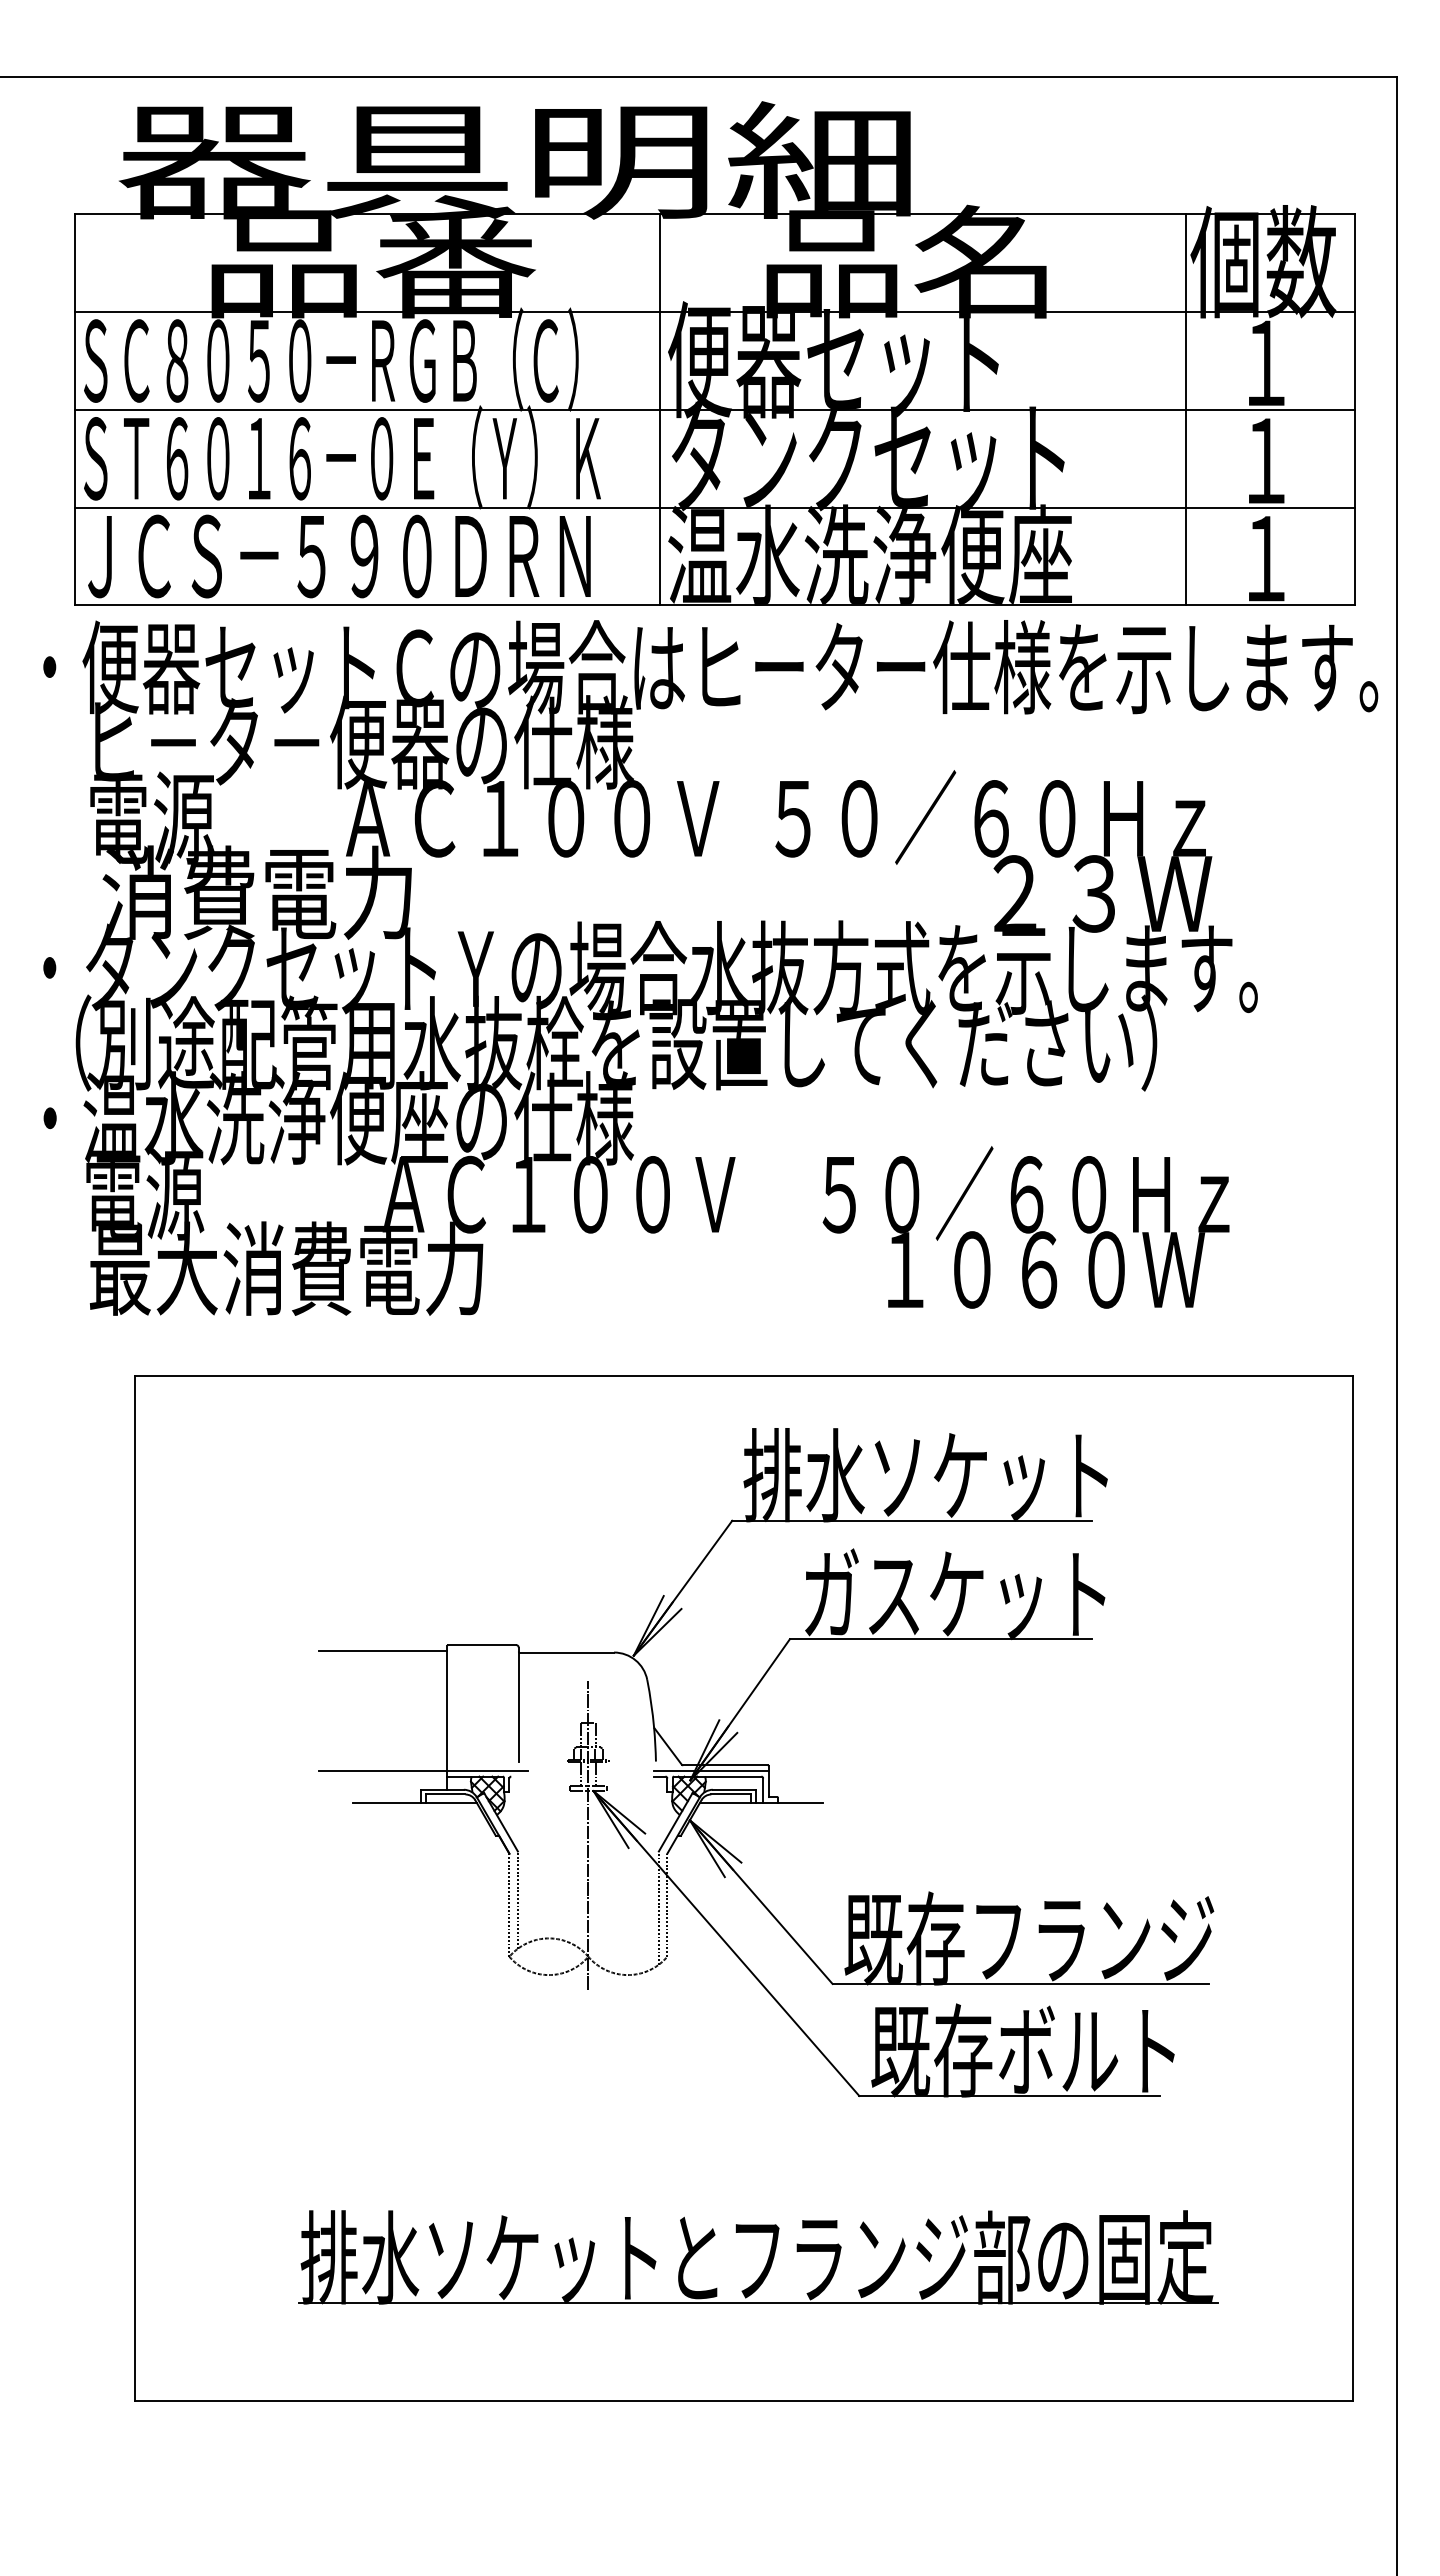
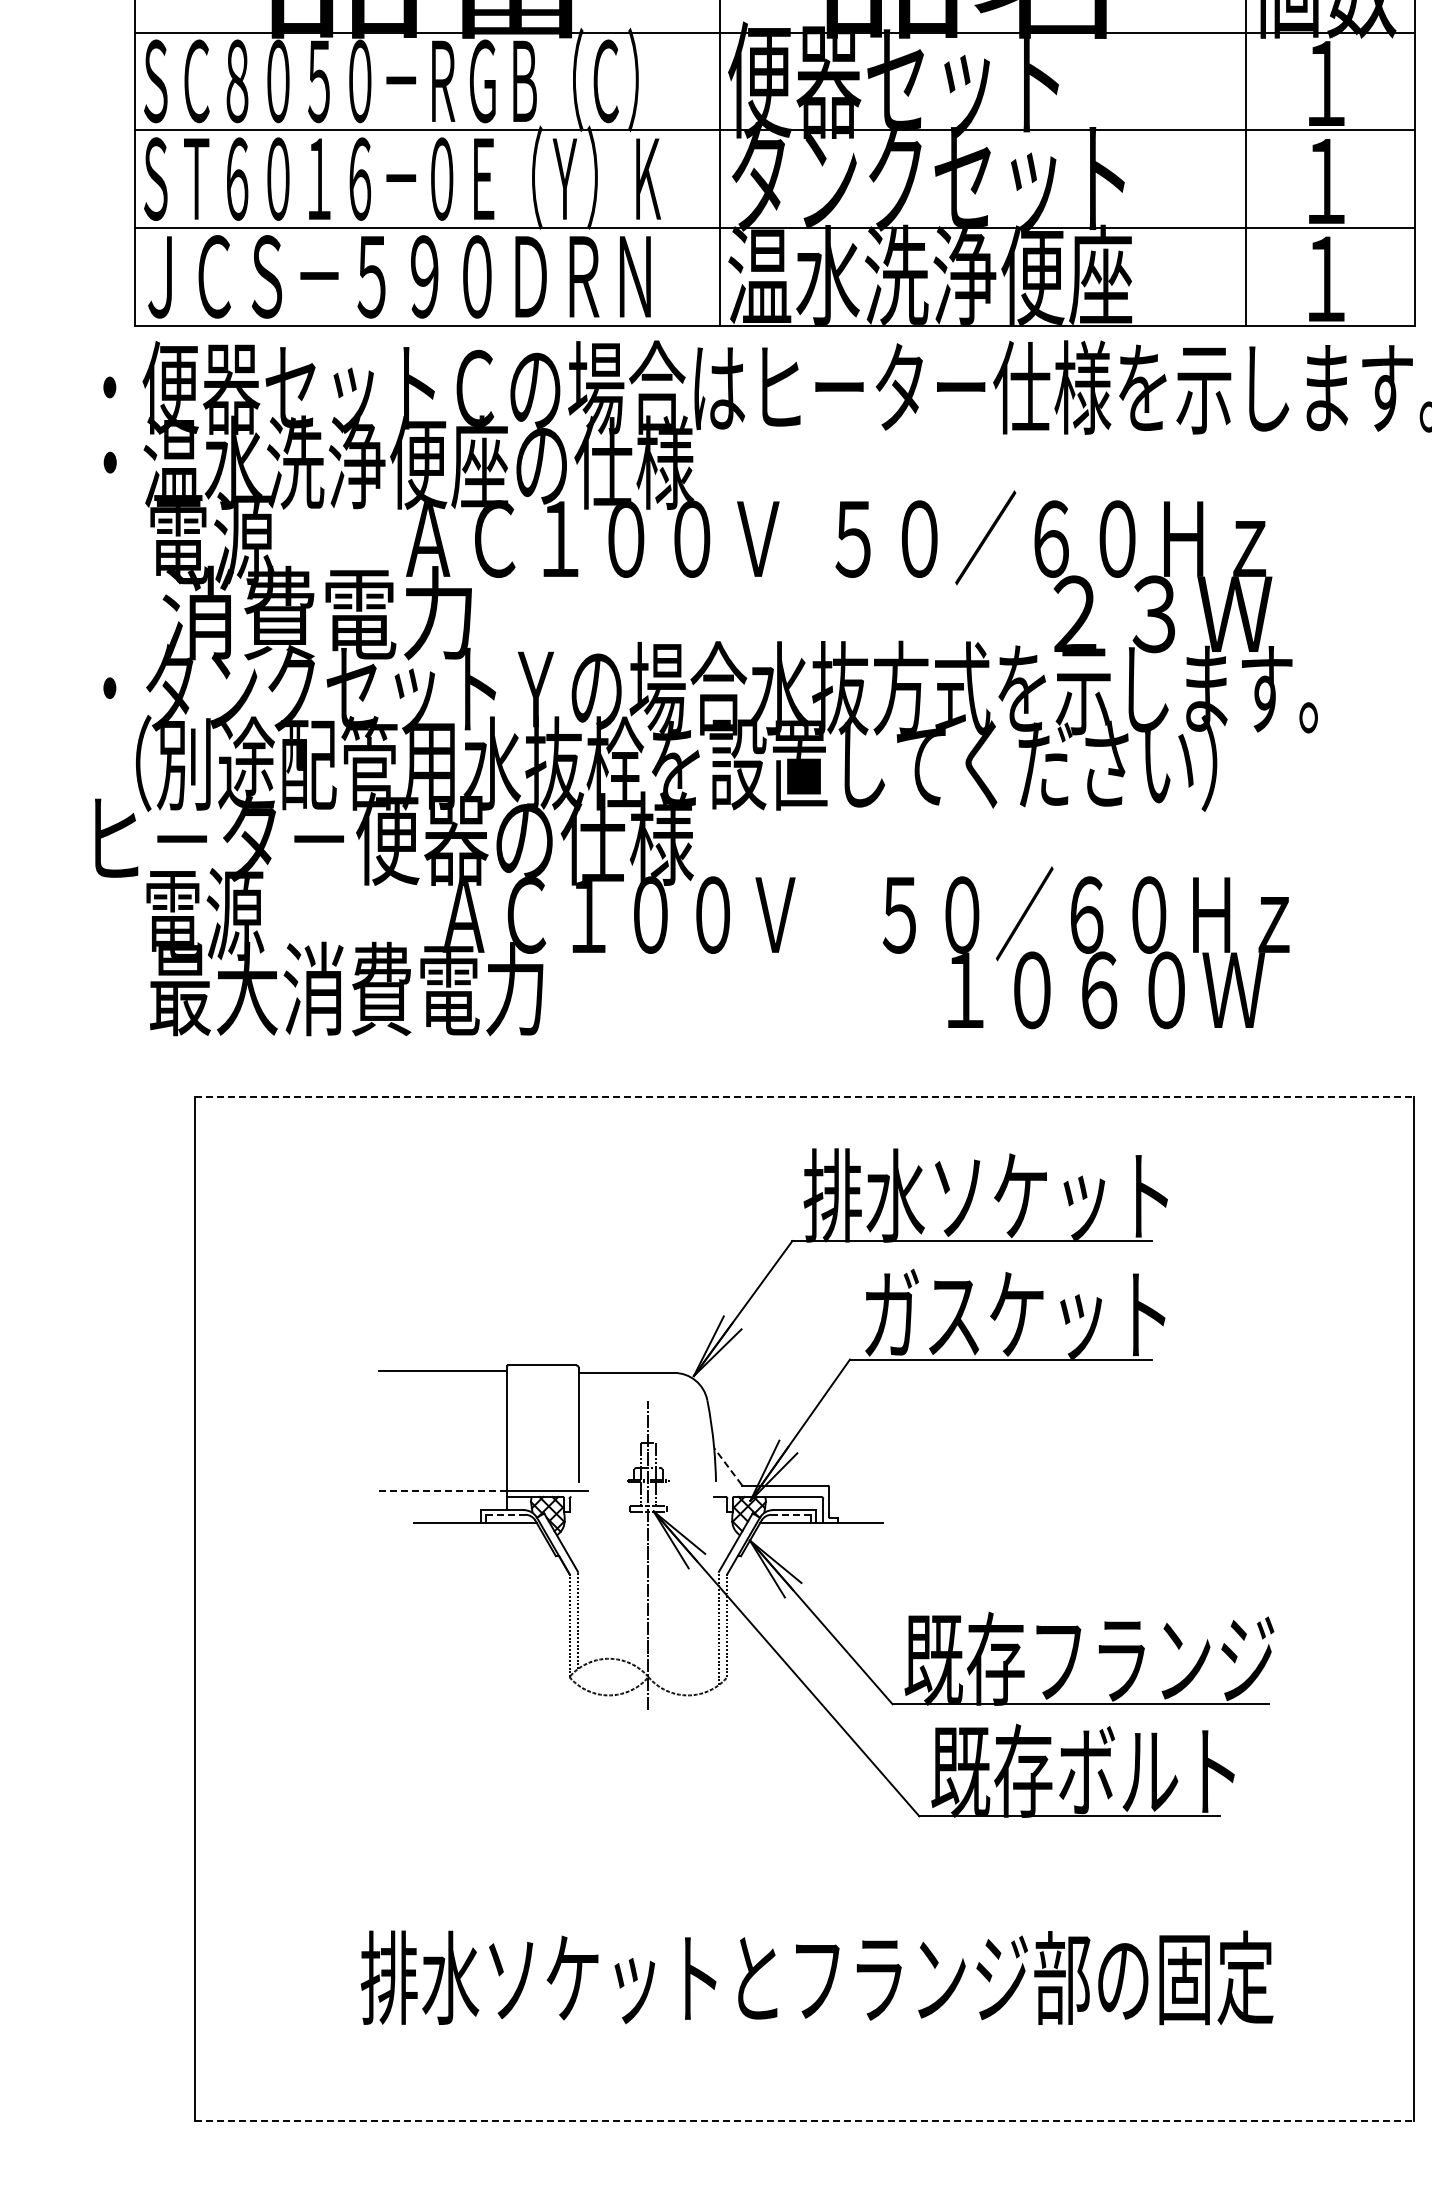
text: (246, 742) -> (306, 462), ヒ－タ－便器の仕様 -> ・温水洗浄便座の仕様
text: (334, 1118) -> (394, 838), ・温水洗浄便座の仕様 -> ヒ－タ－便器の仕様
line: (744, 1376) -> (804, 1096), solid -> dashed
line: (667, 1746) -> (727, 1466), solid -> dashed
line: (383, 1770) -> (443, 1490), solid -> dashed
line: (710, 1770) -> (770, 1490), removed
line: (445, 1794) -> (505, 1514), solid -> dashed
line: (731, 1794) -> (791, 1514), solid -> dashed
line: (758, 2302) -> (818, 2022), removed
line: (744, 2400) -> (804, 2120), solid -> dashed

